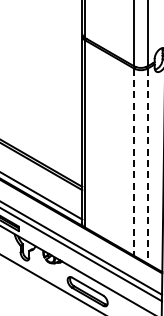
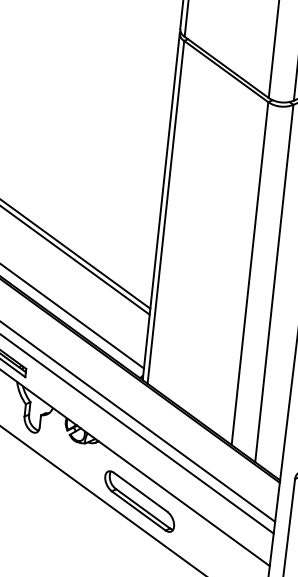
line: (134, 162) -> (250, 274), dashed -> solid
line: (147, 166) -> (273, 284), dashed -> solid

